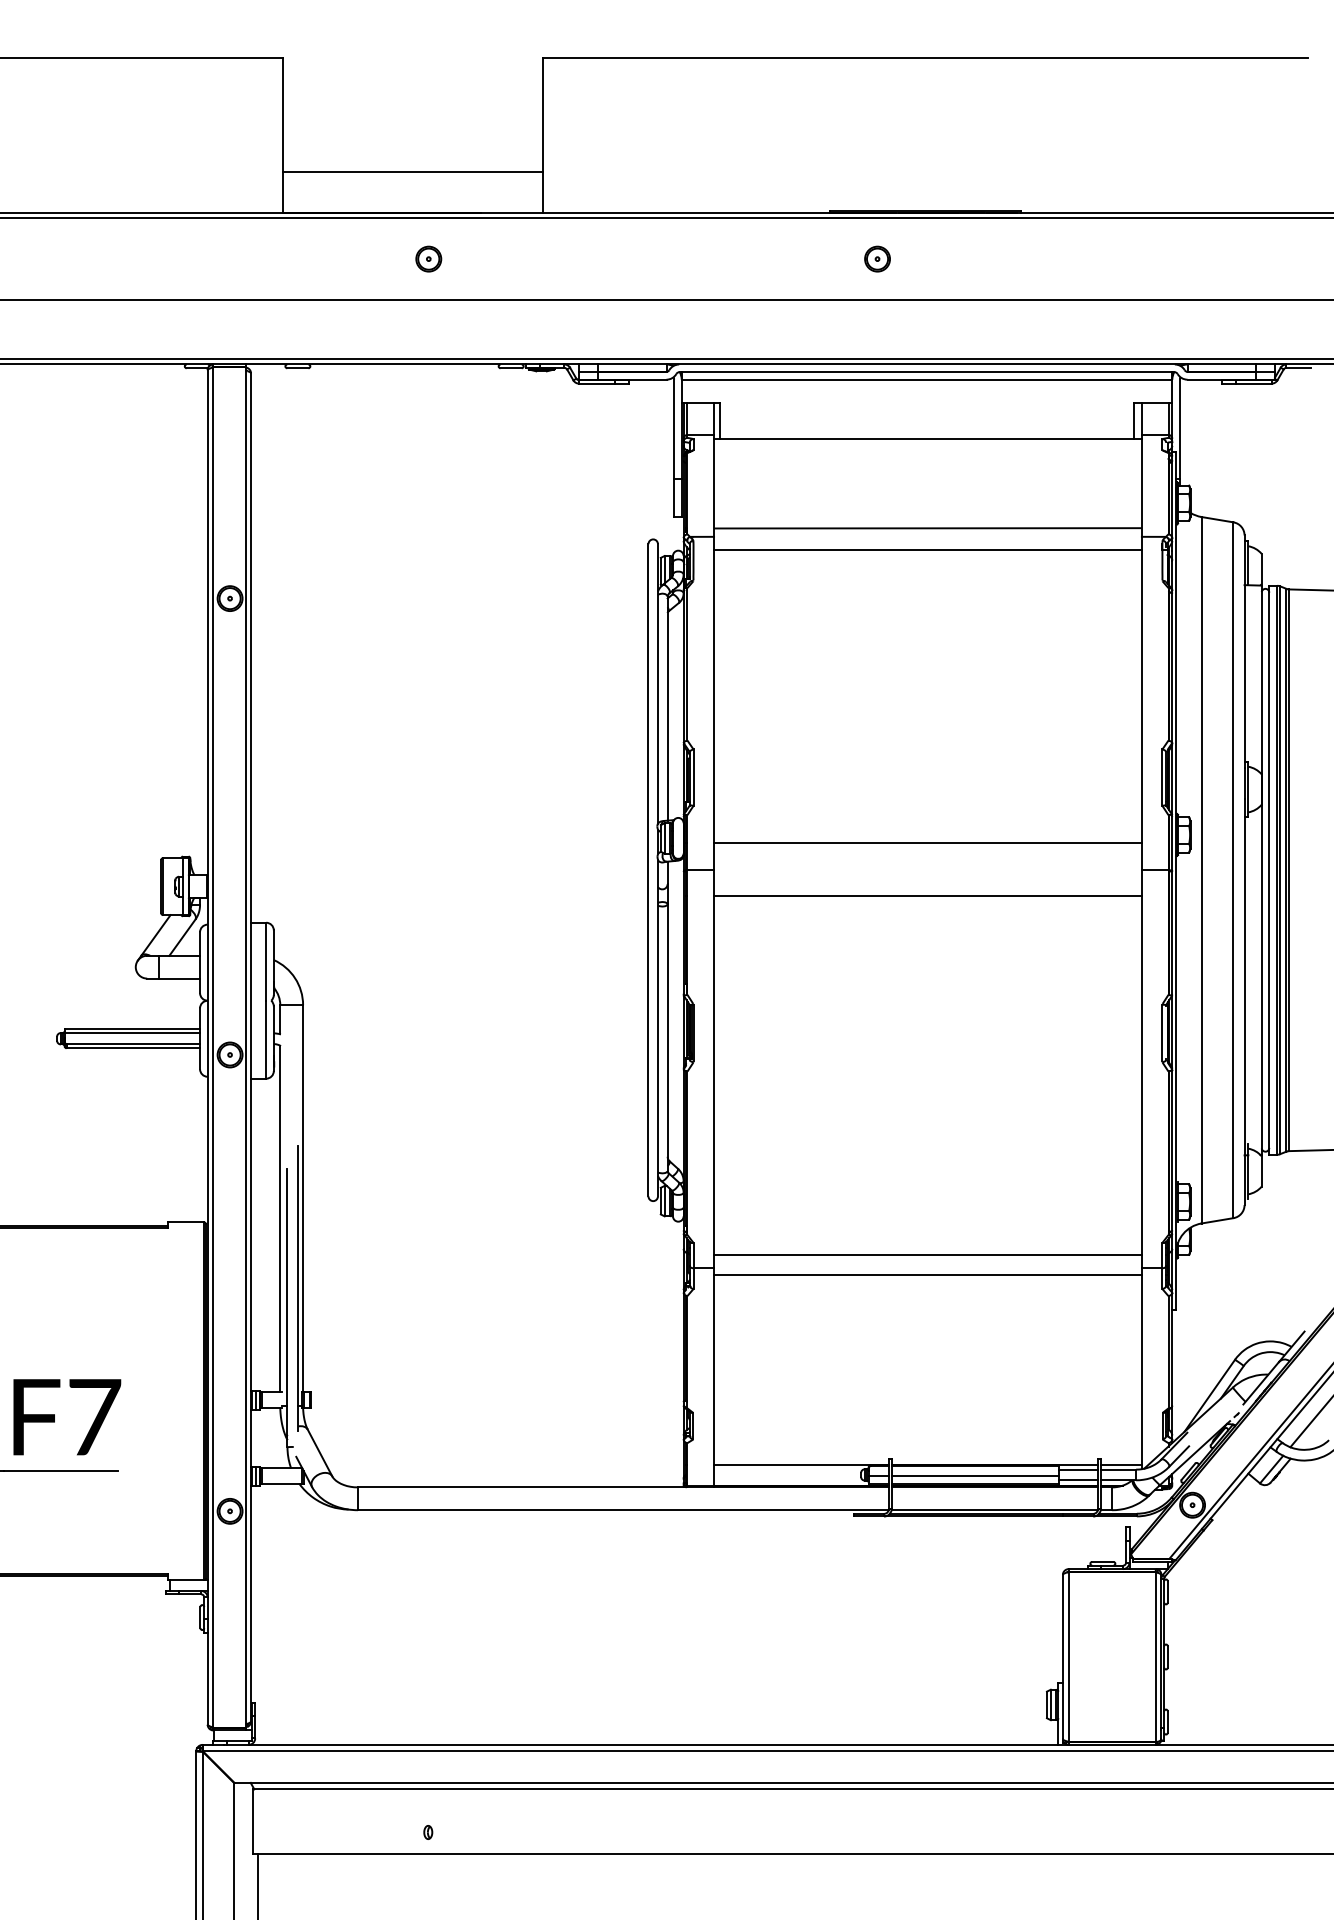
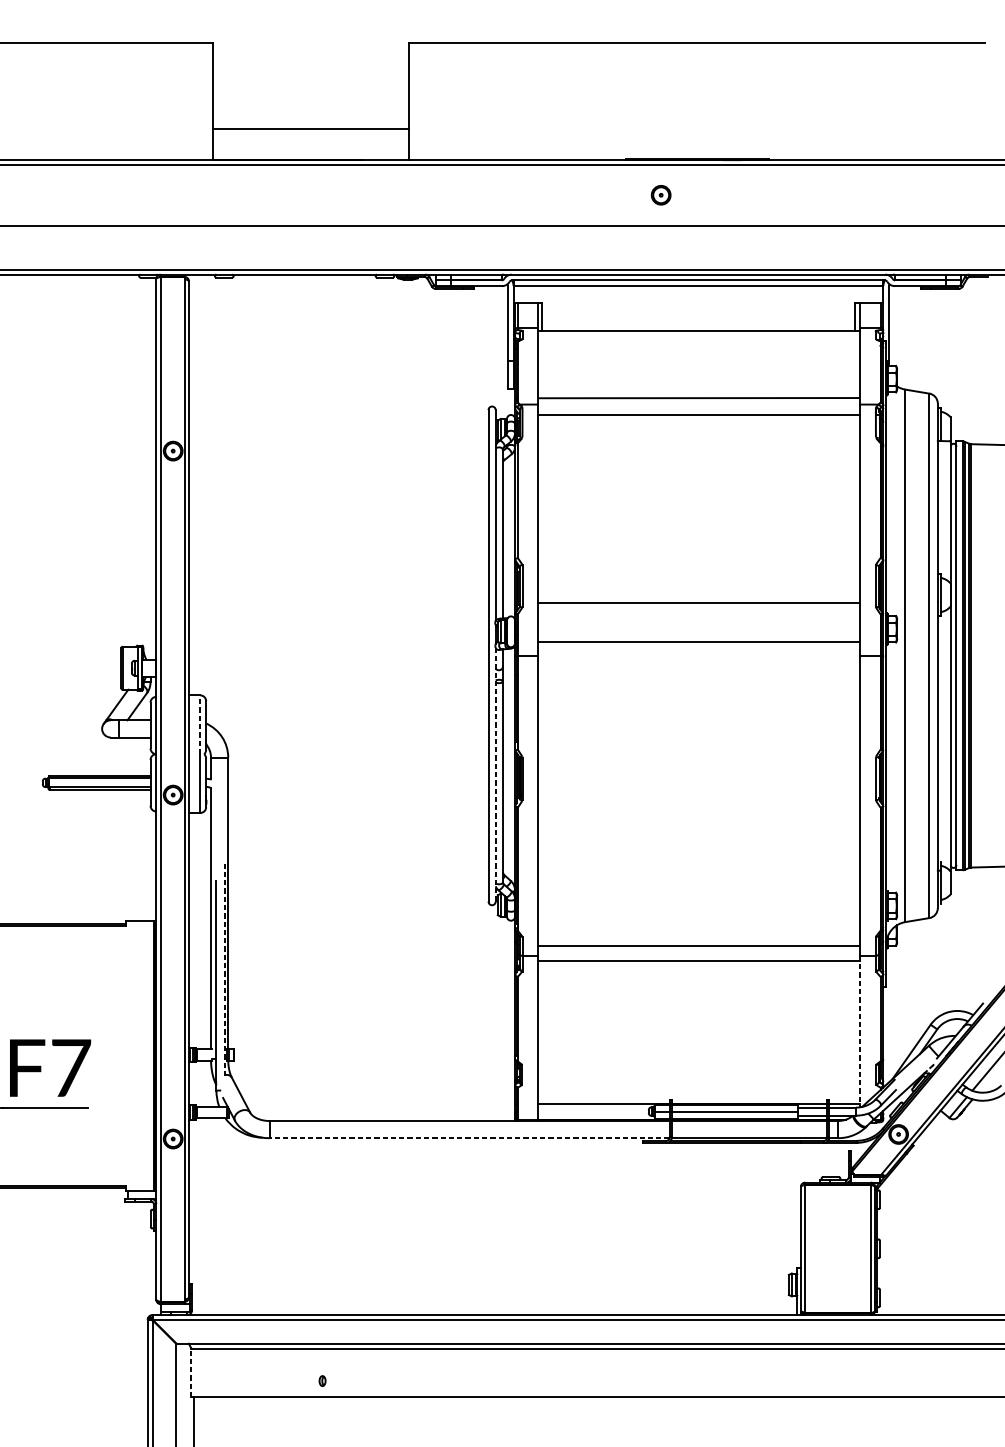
part: (428, 258) -> (322, 194), removed
line: (927, 843) -> (698, 603), moved
line: (927, 895) -> (698, 641), moved
line: (266, 961) -> (200, 724), solid -> dashed
line: (657, 1027) -> (495, 774), solid -> dashed
line: (298, 1288) -> (224, 971), solid -> dashed
line: (1141, 1369) -> (860, 1032), solid -> dashed
line: (622, 1510) -> (468, 1138), solid -> dashed
line: (253, 1821) -> (190, 1372), solid -> dashed

